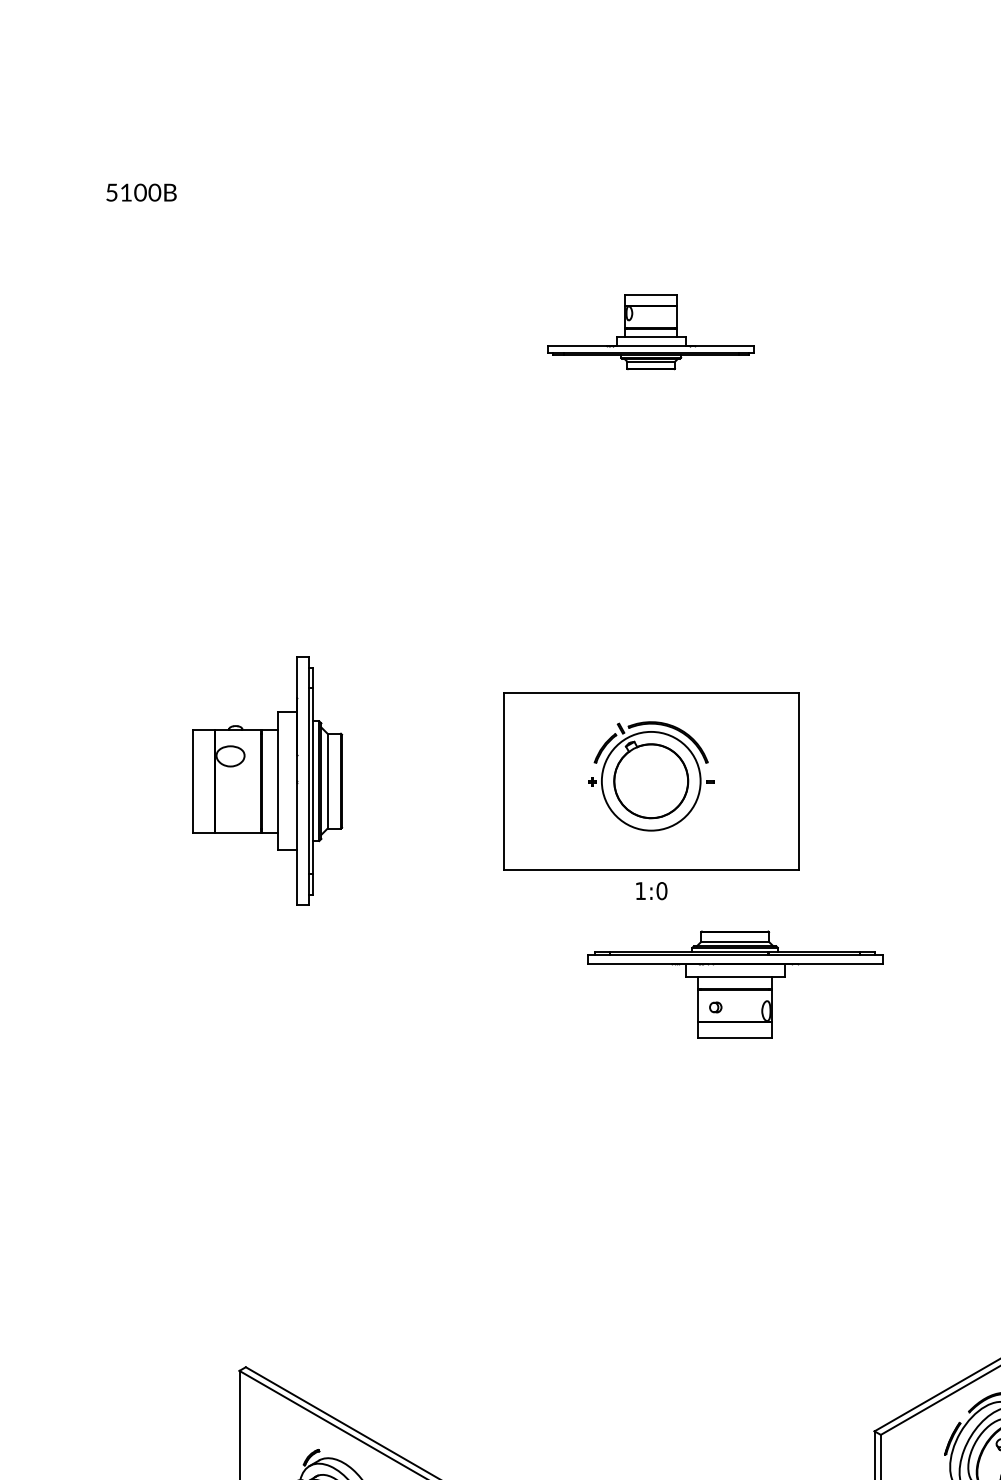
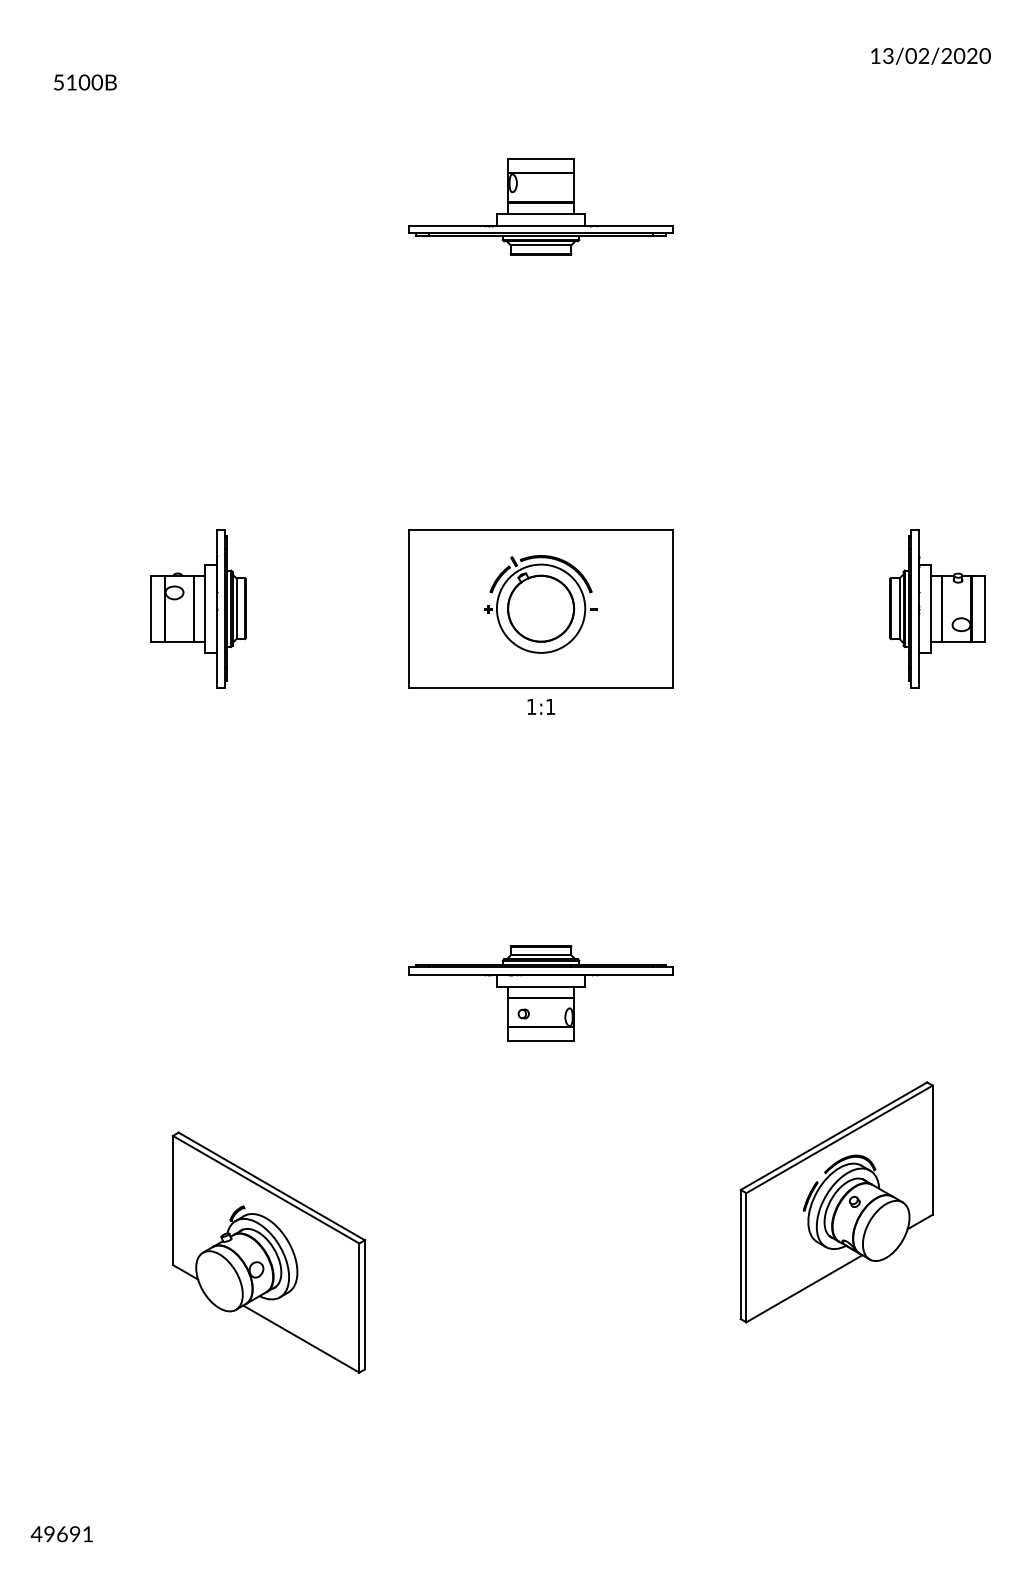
part: (650, 331) -> (540, 206), size x1.43
part: (268, 780) -> (198, 608), size x0.71
text: (661, 890) -> (550, 706), 1:0 -> 1:1
part: (734, 984) -> (540, 993), moved

